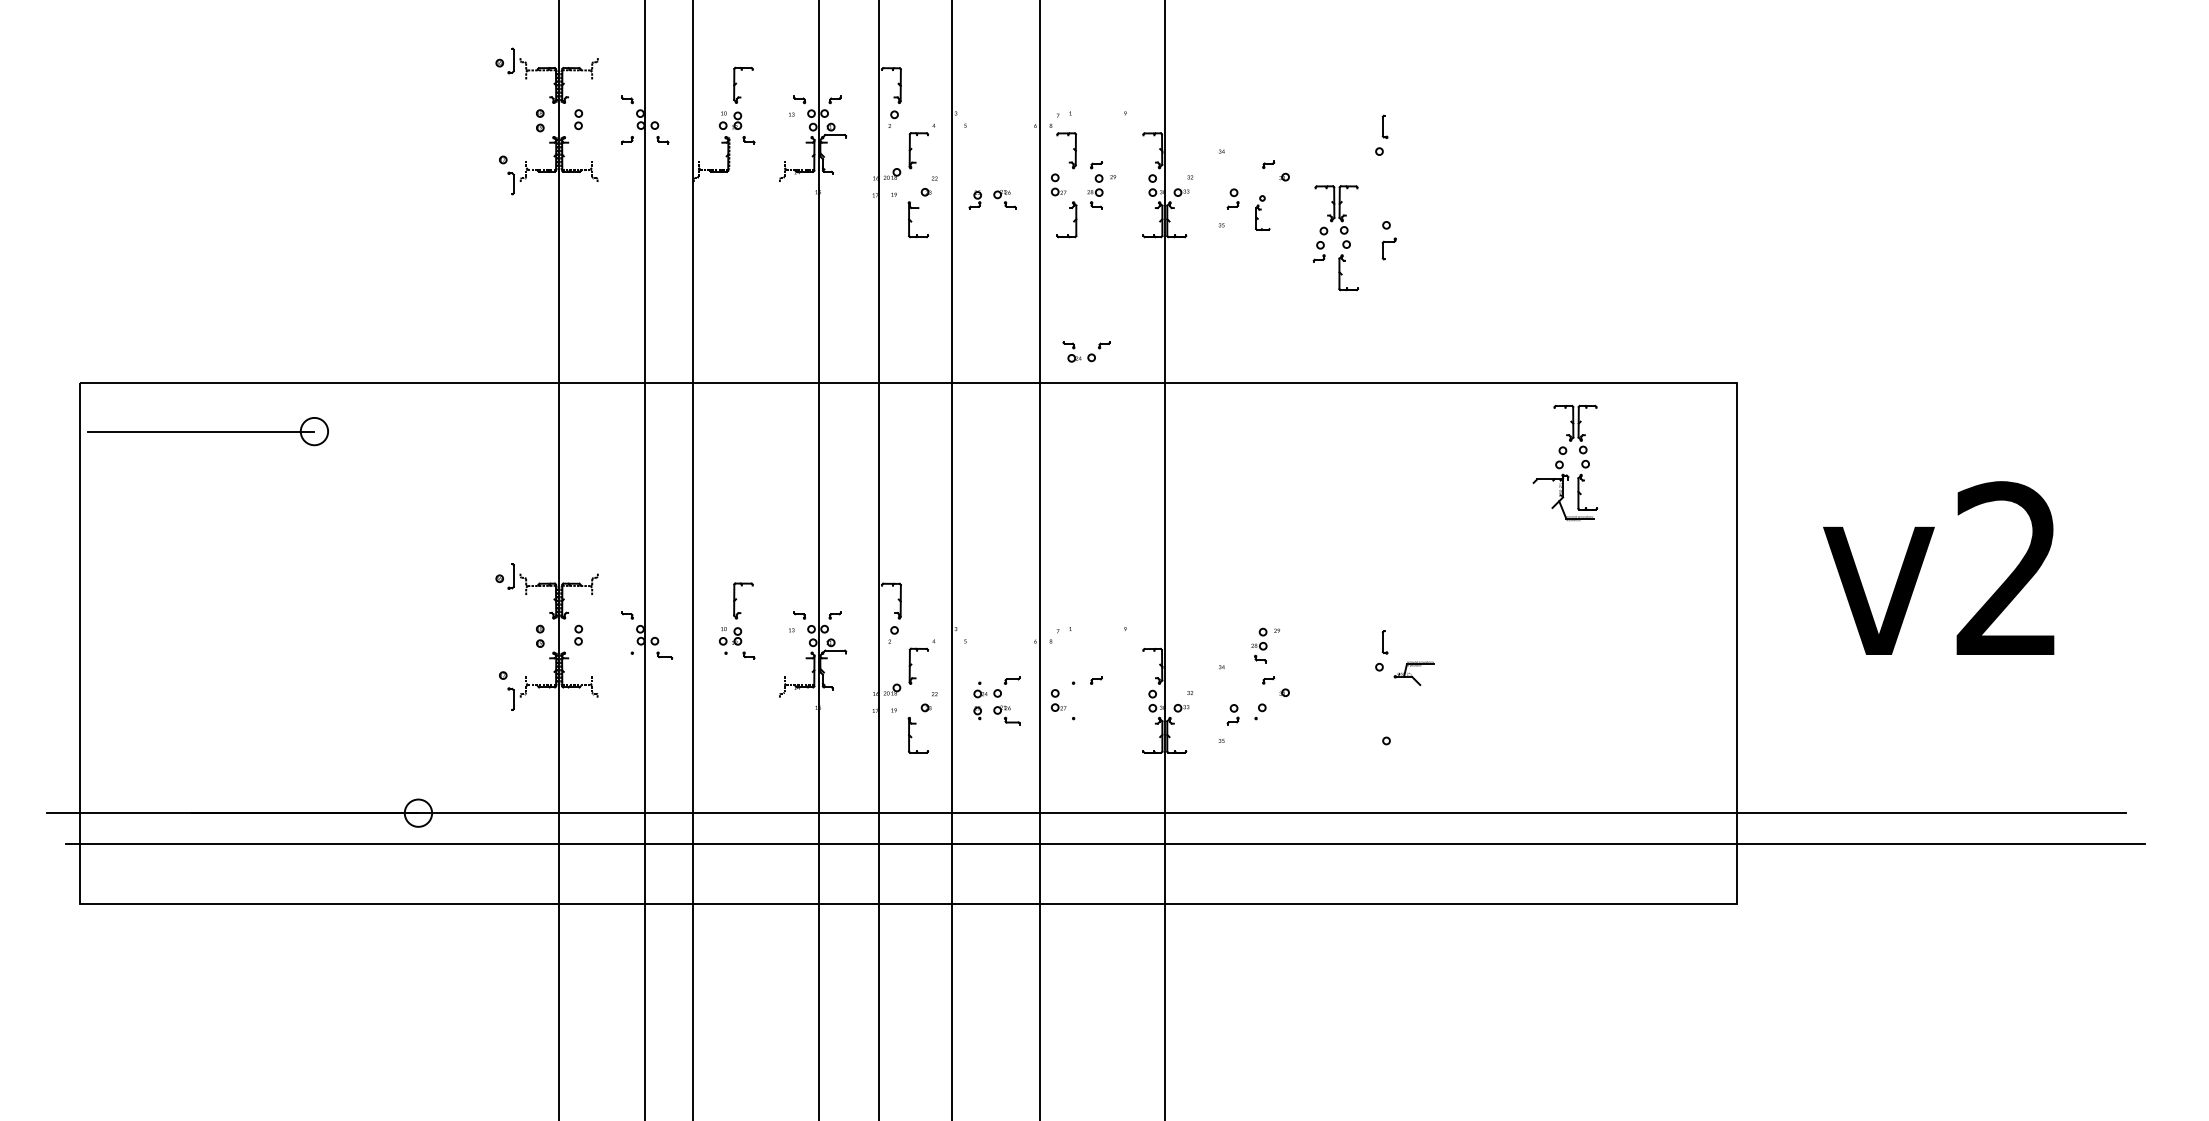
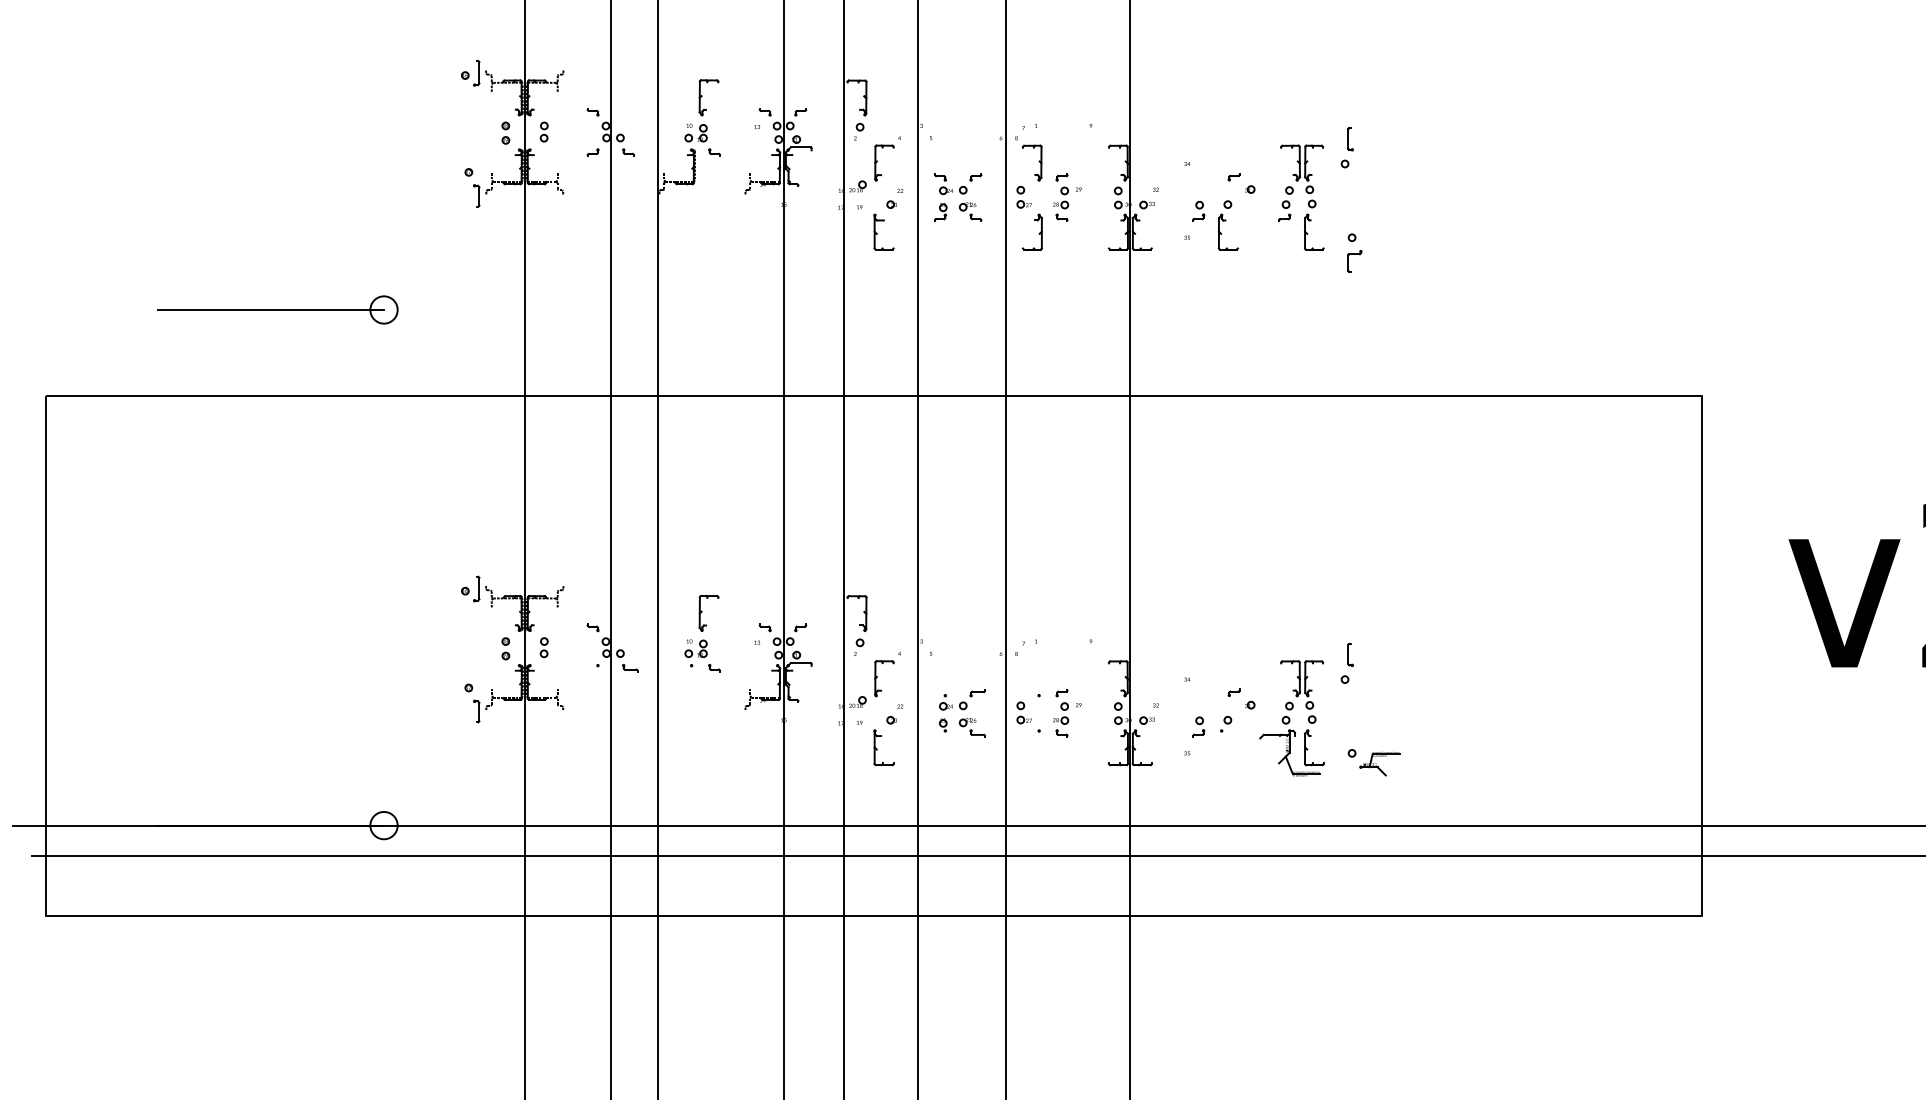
part: (1262, 212) -> (1228, 224), size x1.43
part: (1340, 232) -> (1306, 191), moved
part: (1086, 351) -> (958, 183), moved
part: (207, 431) -> (277, 309), moved
part: (1565, 462) -> (1292, 717), moved
part: (1265, 645) -> (1067, 719), moved
part: (1413, 673) -> (1379, 763), moved

